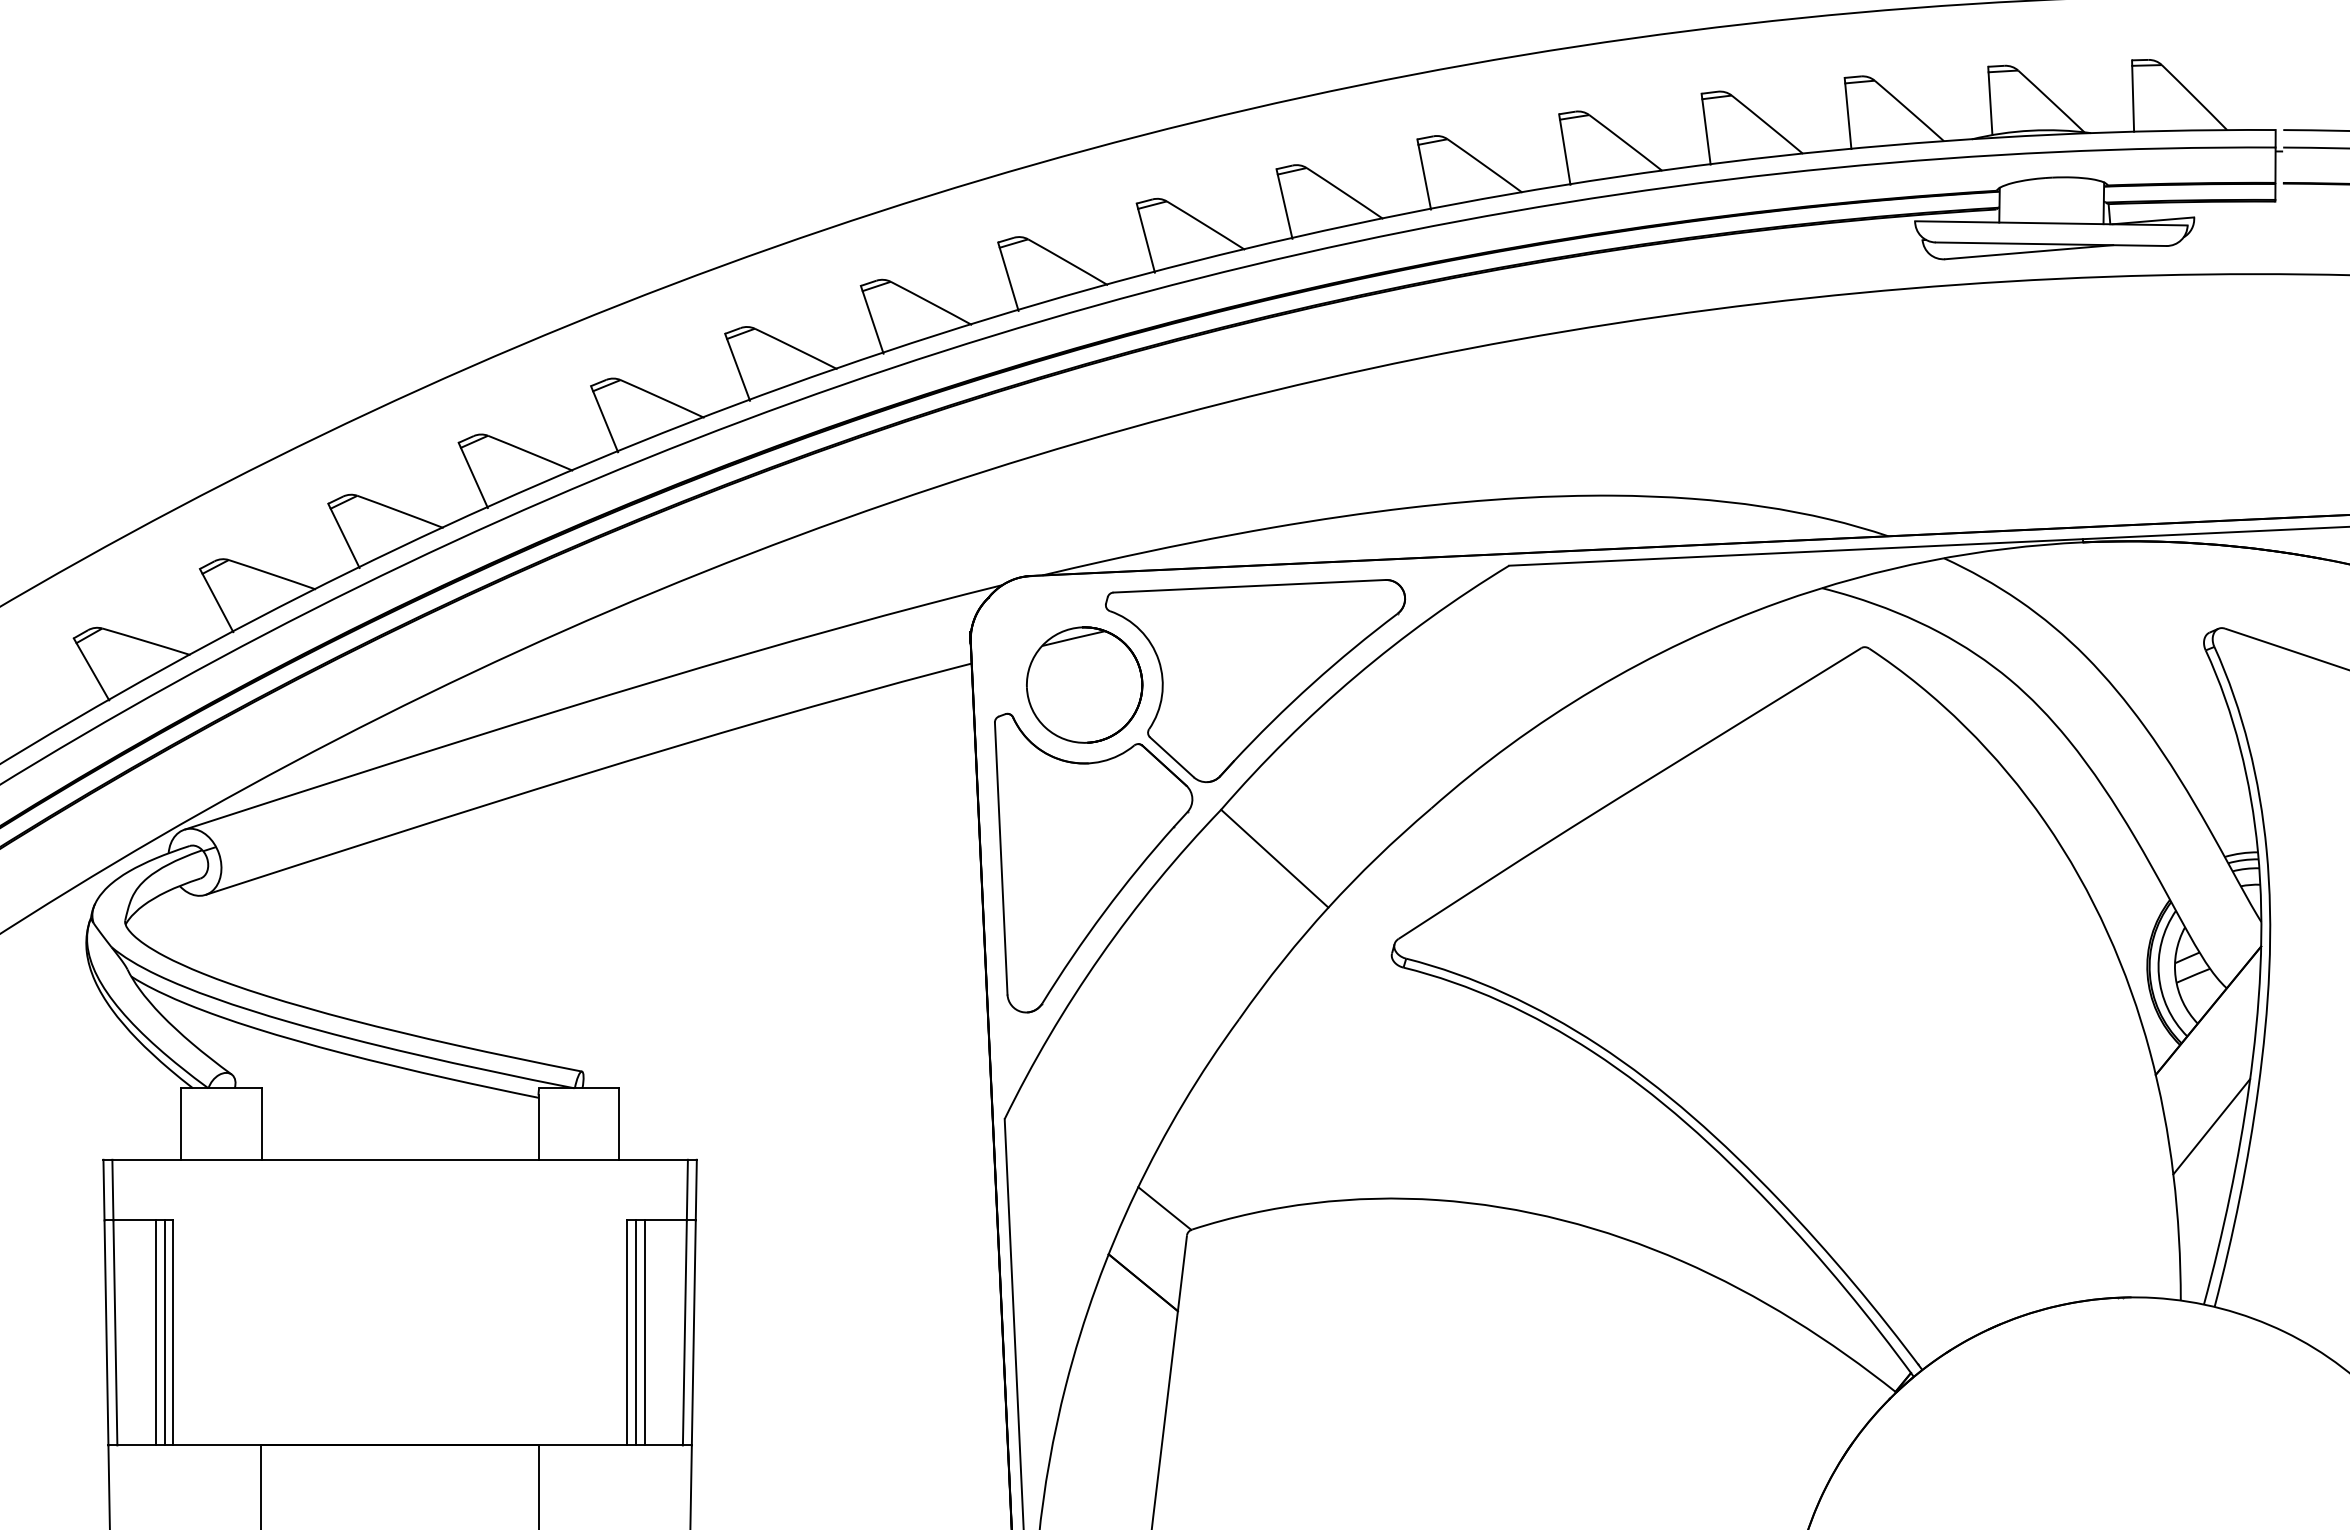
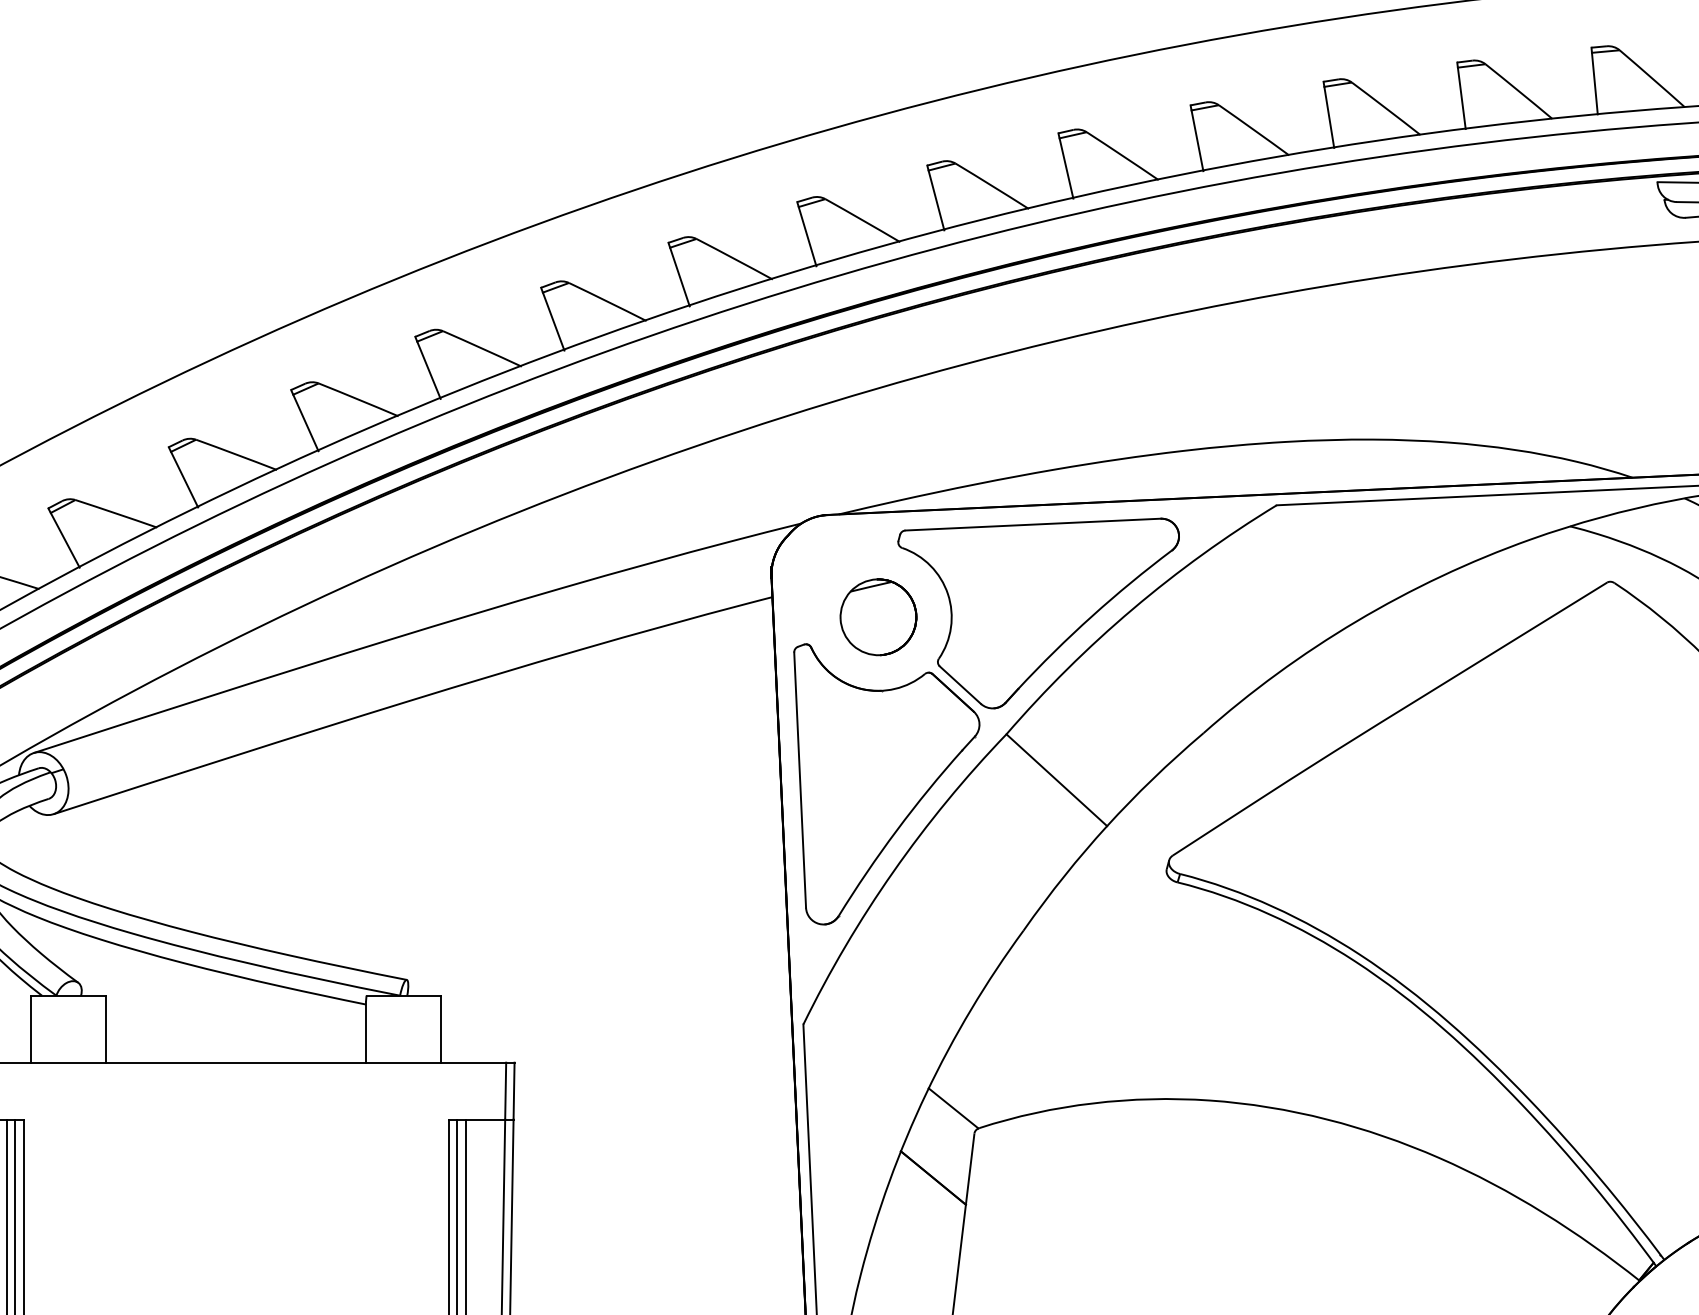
part: (1084, 684) -> (878, 616), size x0.7

